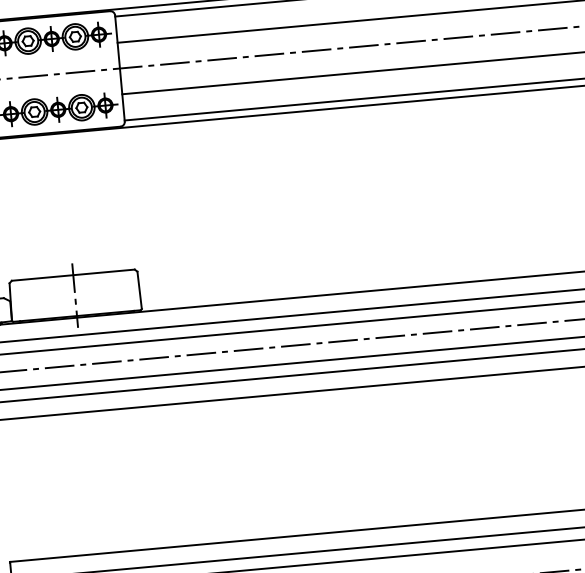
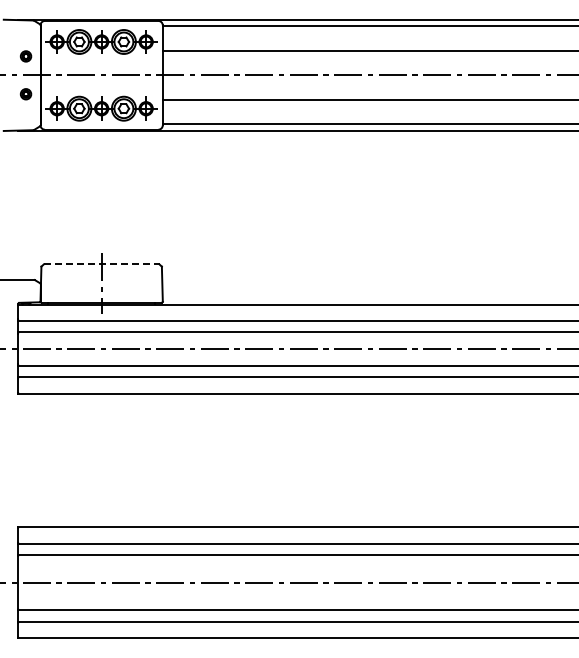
line: (73, 275) -> (101, 264), solid -> dashed

